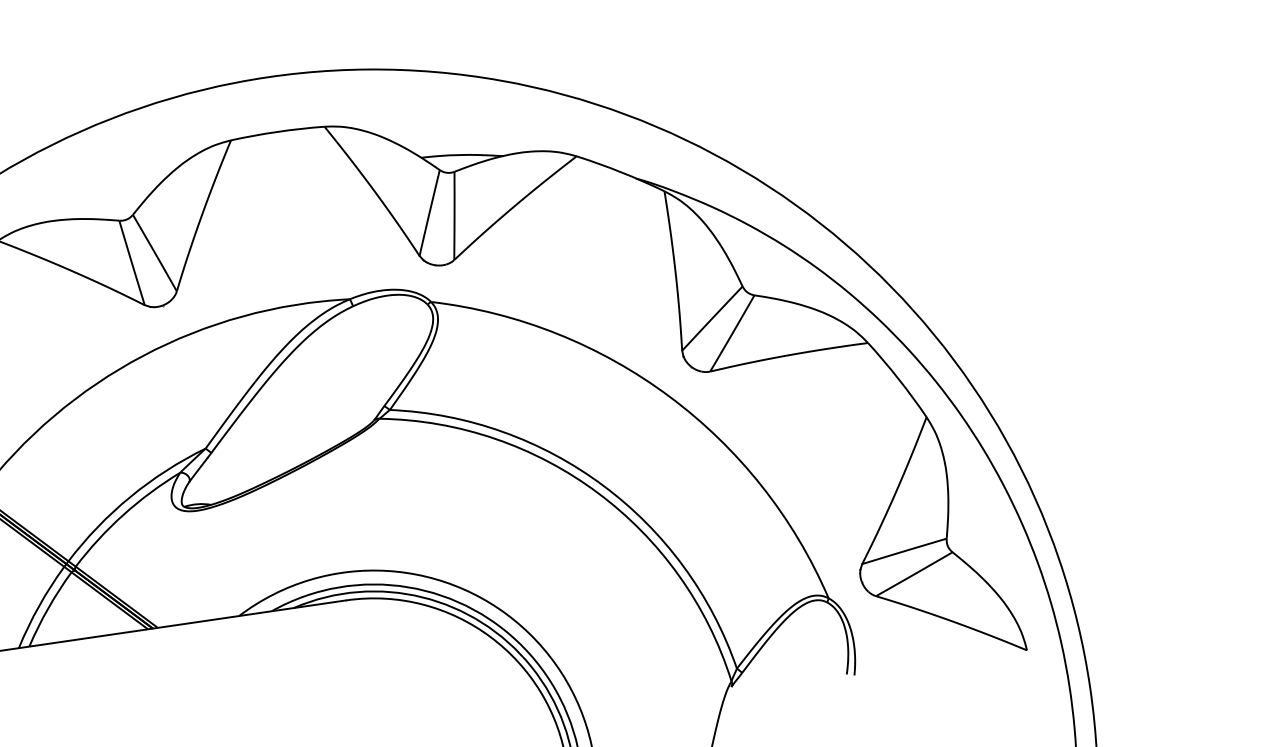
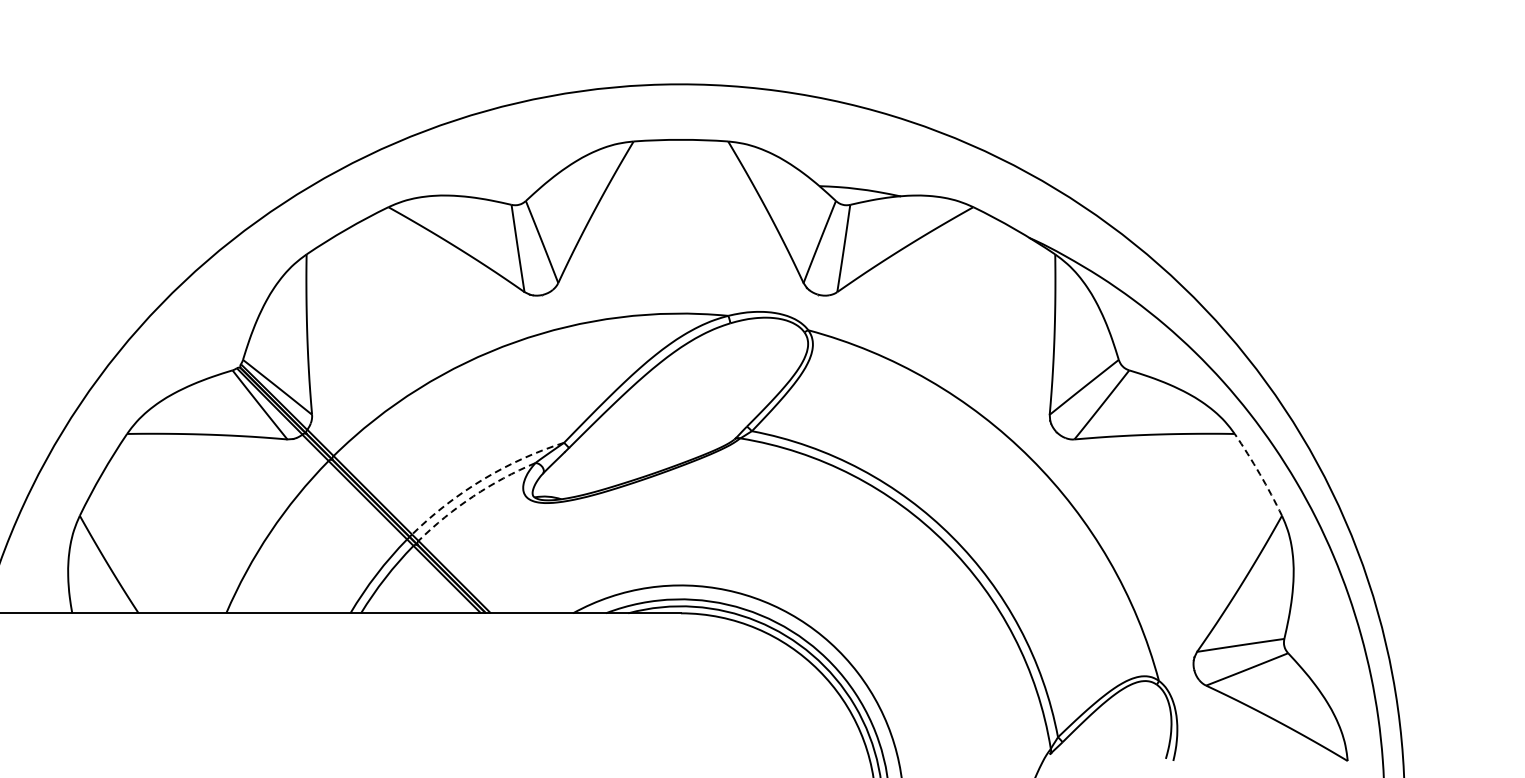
arc: (898, 379) -> (1259, 474), solid -> dashed
arc: (130, 496) -> (482, 479), solid -> dashed
arc: (123, 514) -> (473, 496), solid -> dashed

